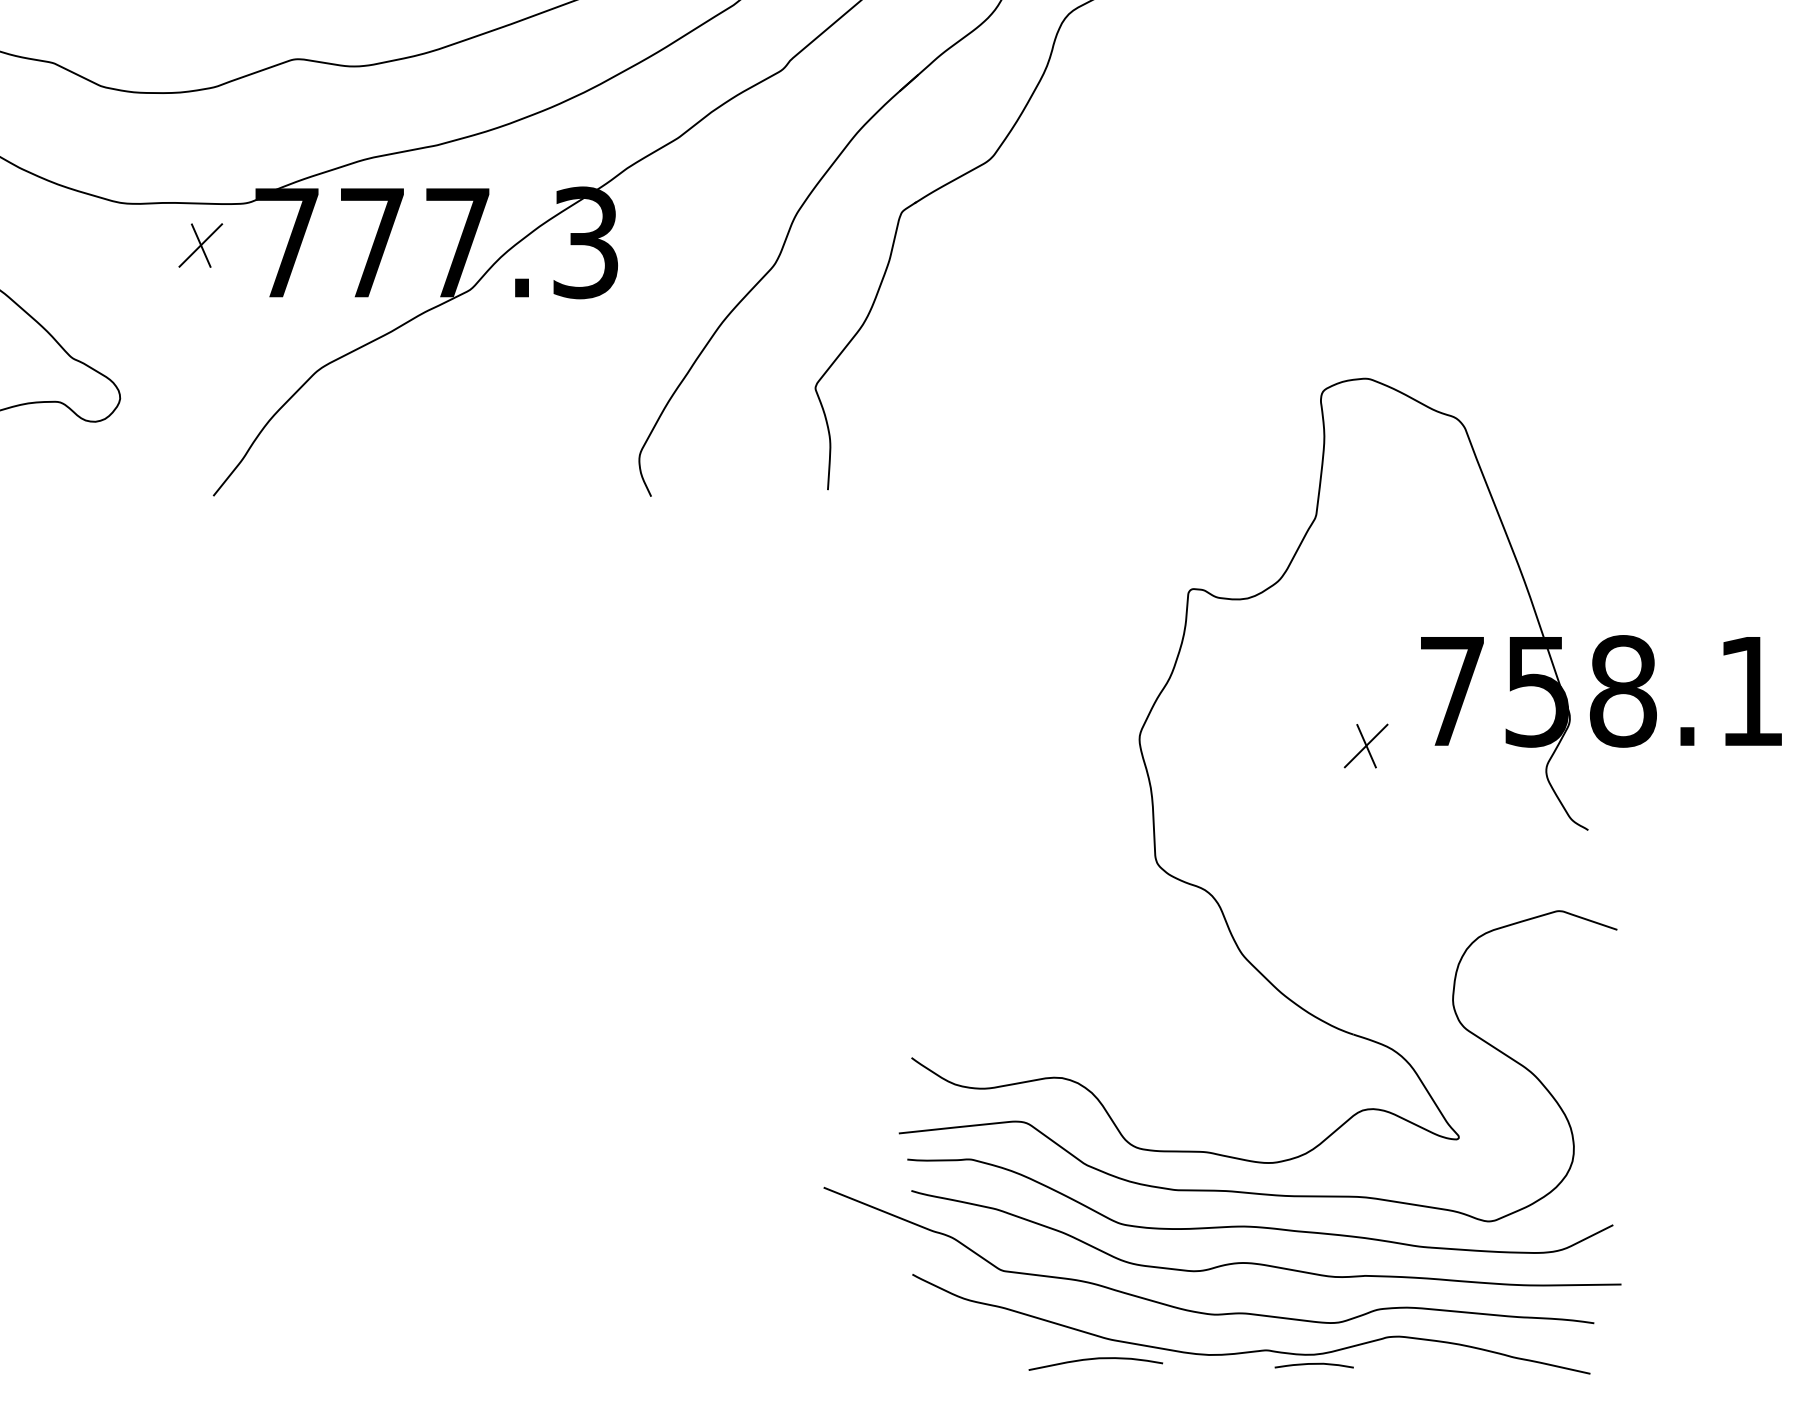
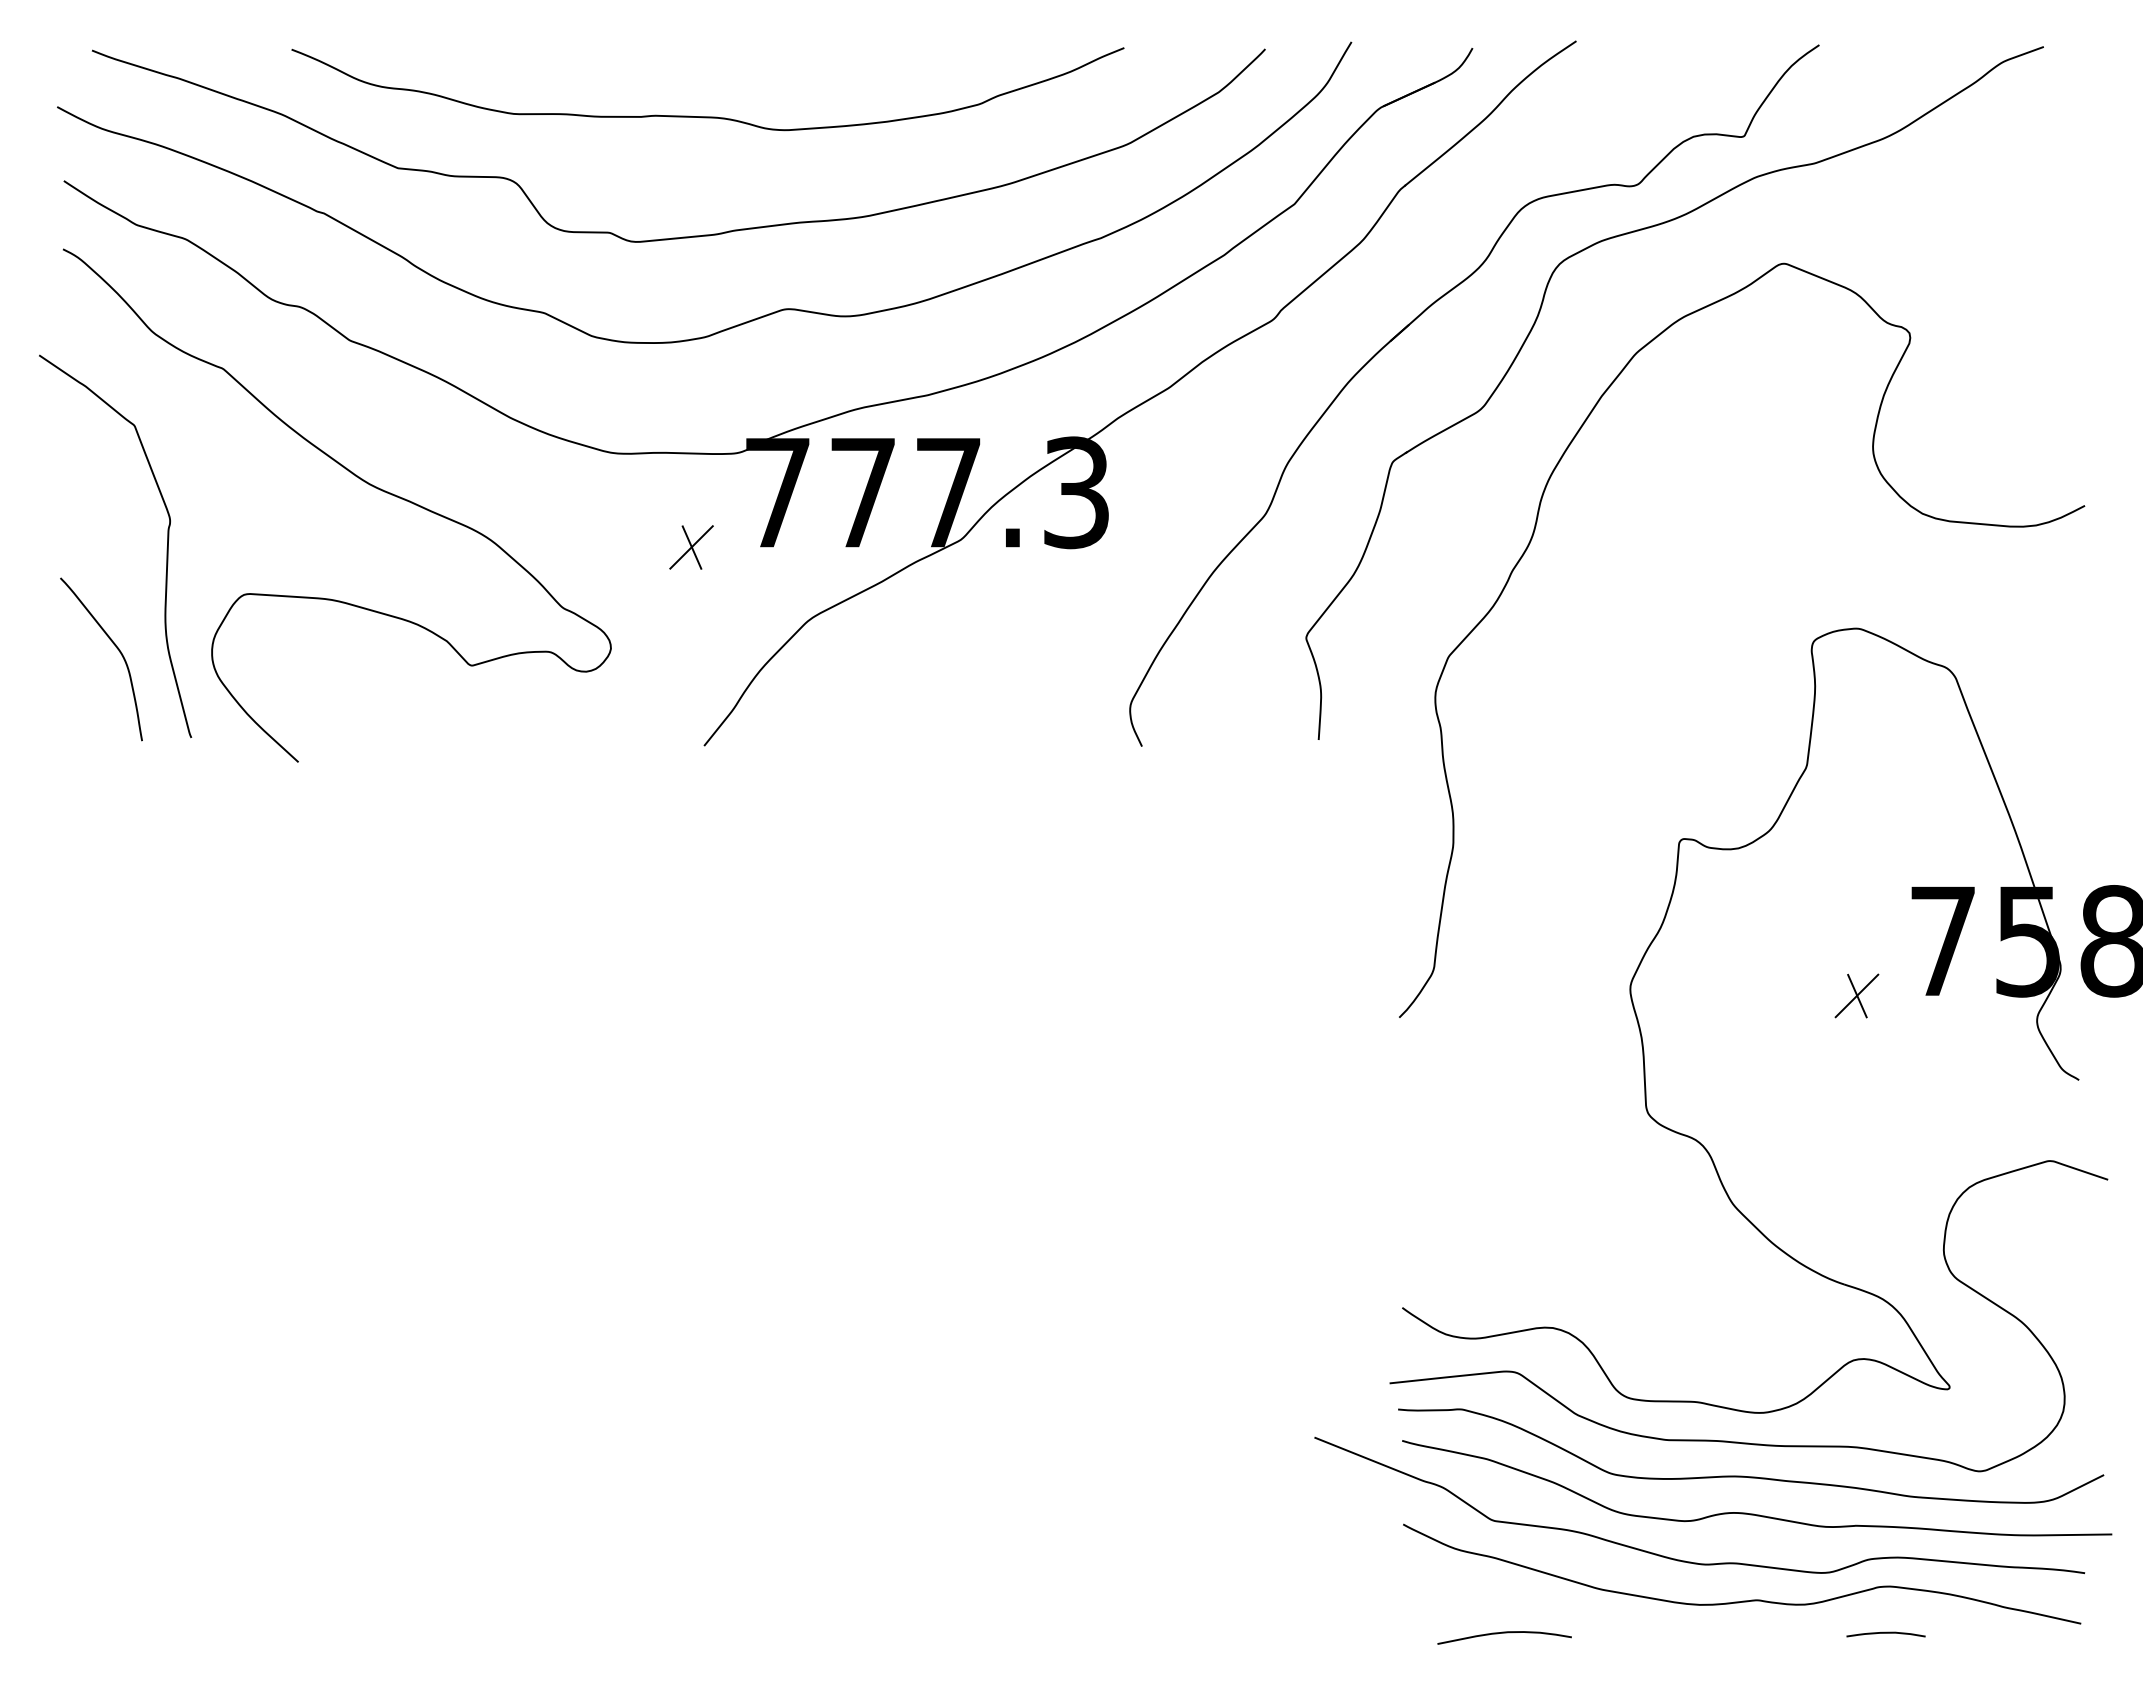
curve: (1403, 242) -> (1894, 492), added
part: (200, 245) -> (691, 547), moved
curve: (1095, 1359) -> (1504, 1633), moved
curve: (1313, 1364) -> (1885, 1633), moved

